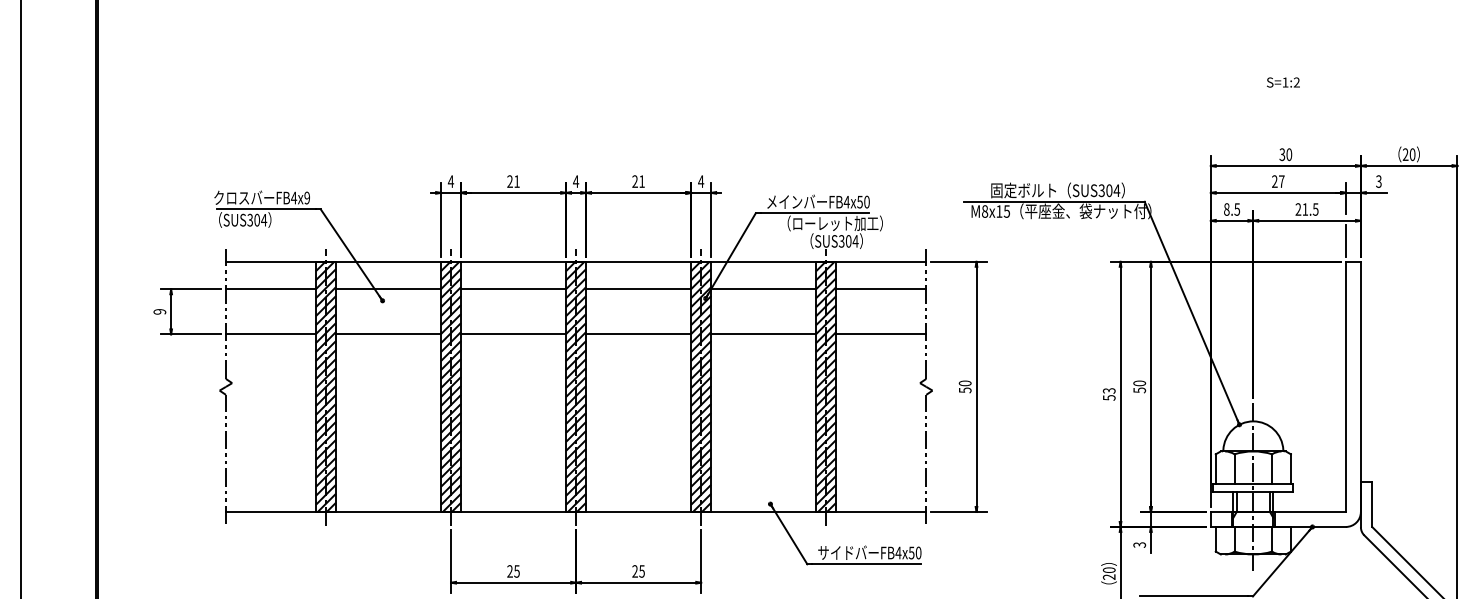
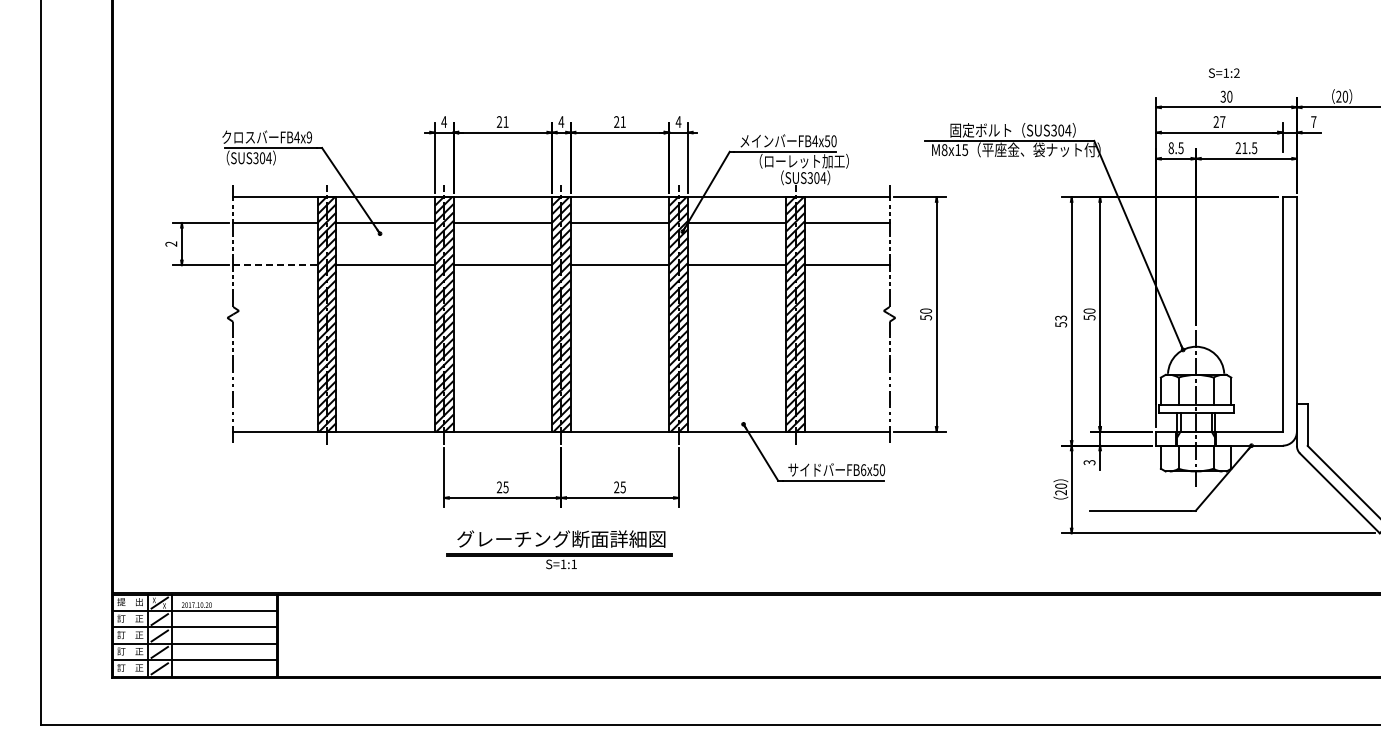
text: (1282, 81) -> (1223, 72), moved
text: (1378, 181) -> (1313, 121), 3 -> 7
line: (1345, 240) -> (1282, 177), removed
text: (160, 311) -> (171, 243), 9 -> 2
line: (271, 334) -> (275, 265), solid -> dashed
text: (898, 553) -> (863, 470), FB4x50 -> FB6x50

